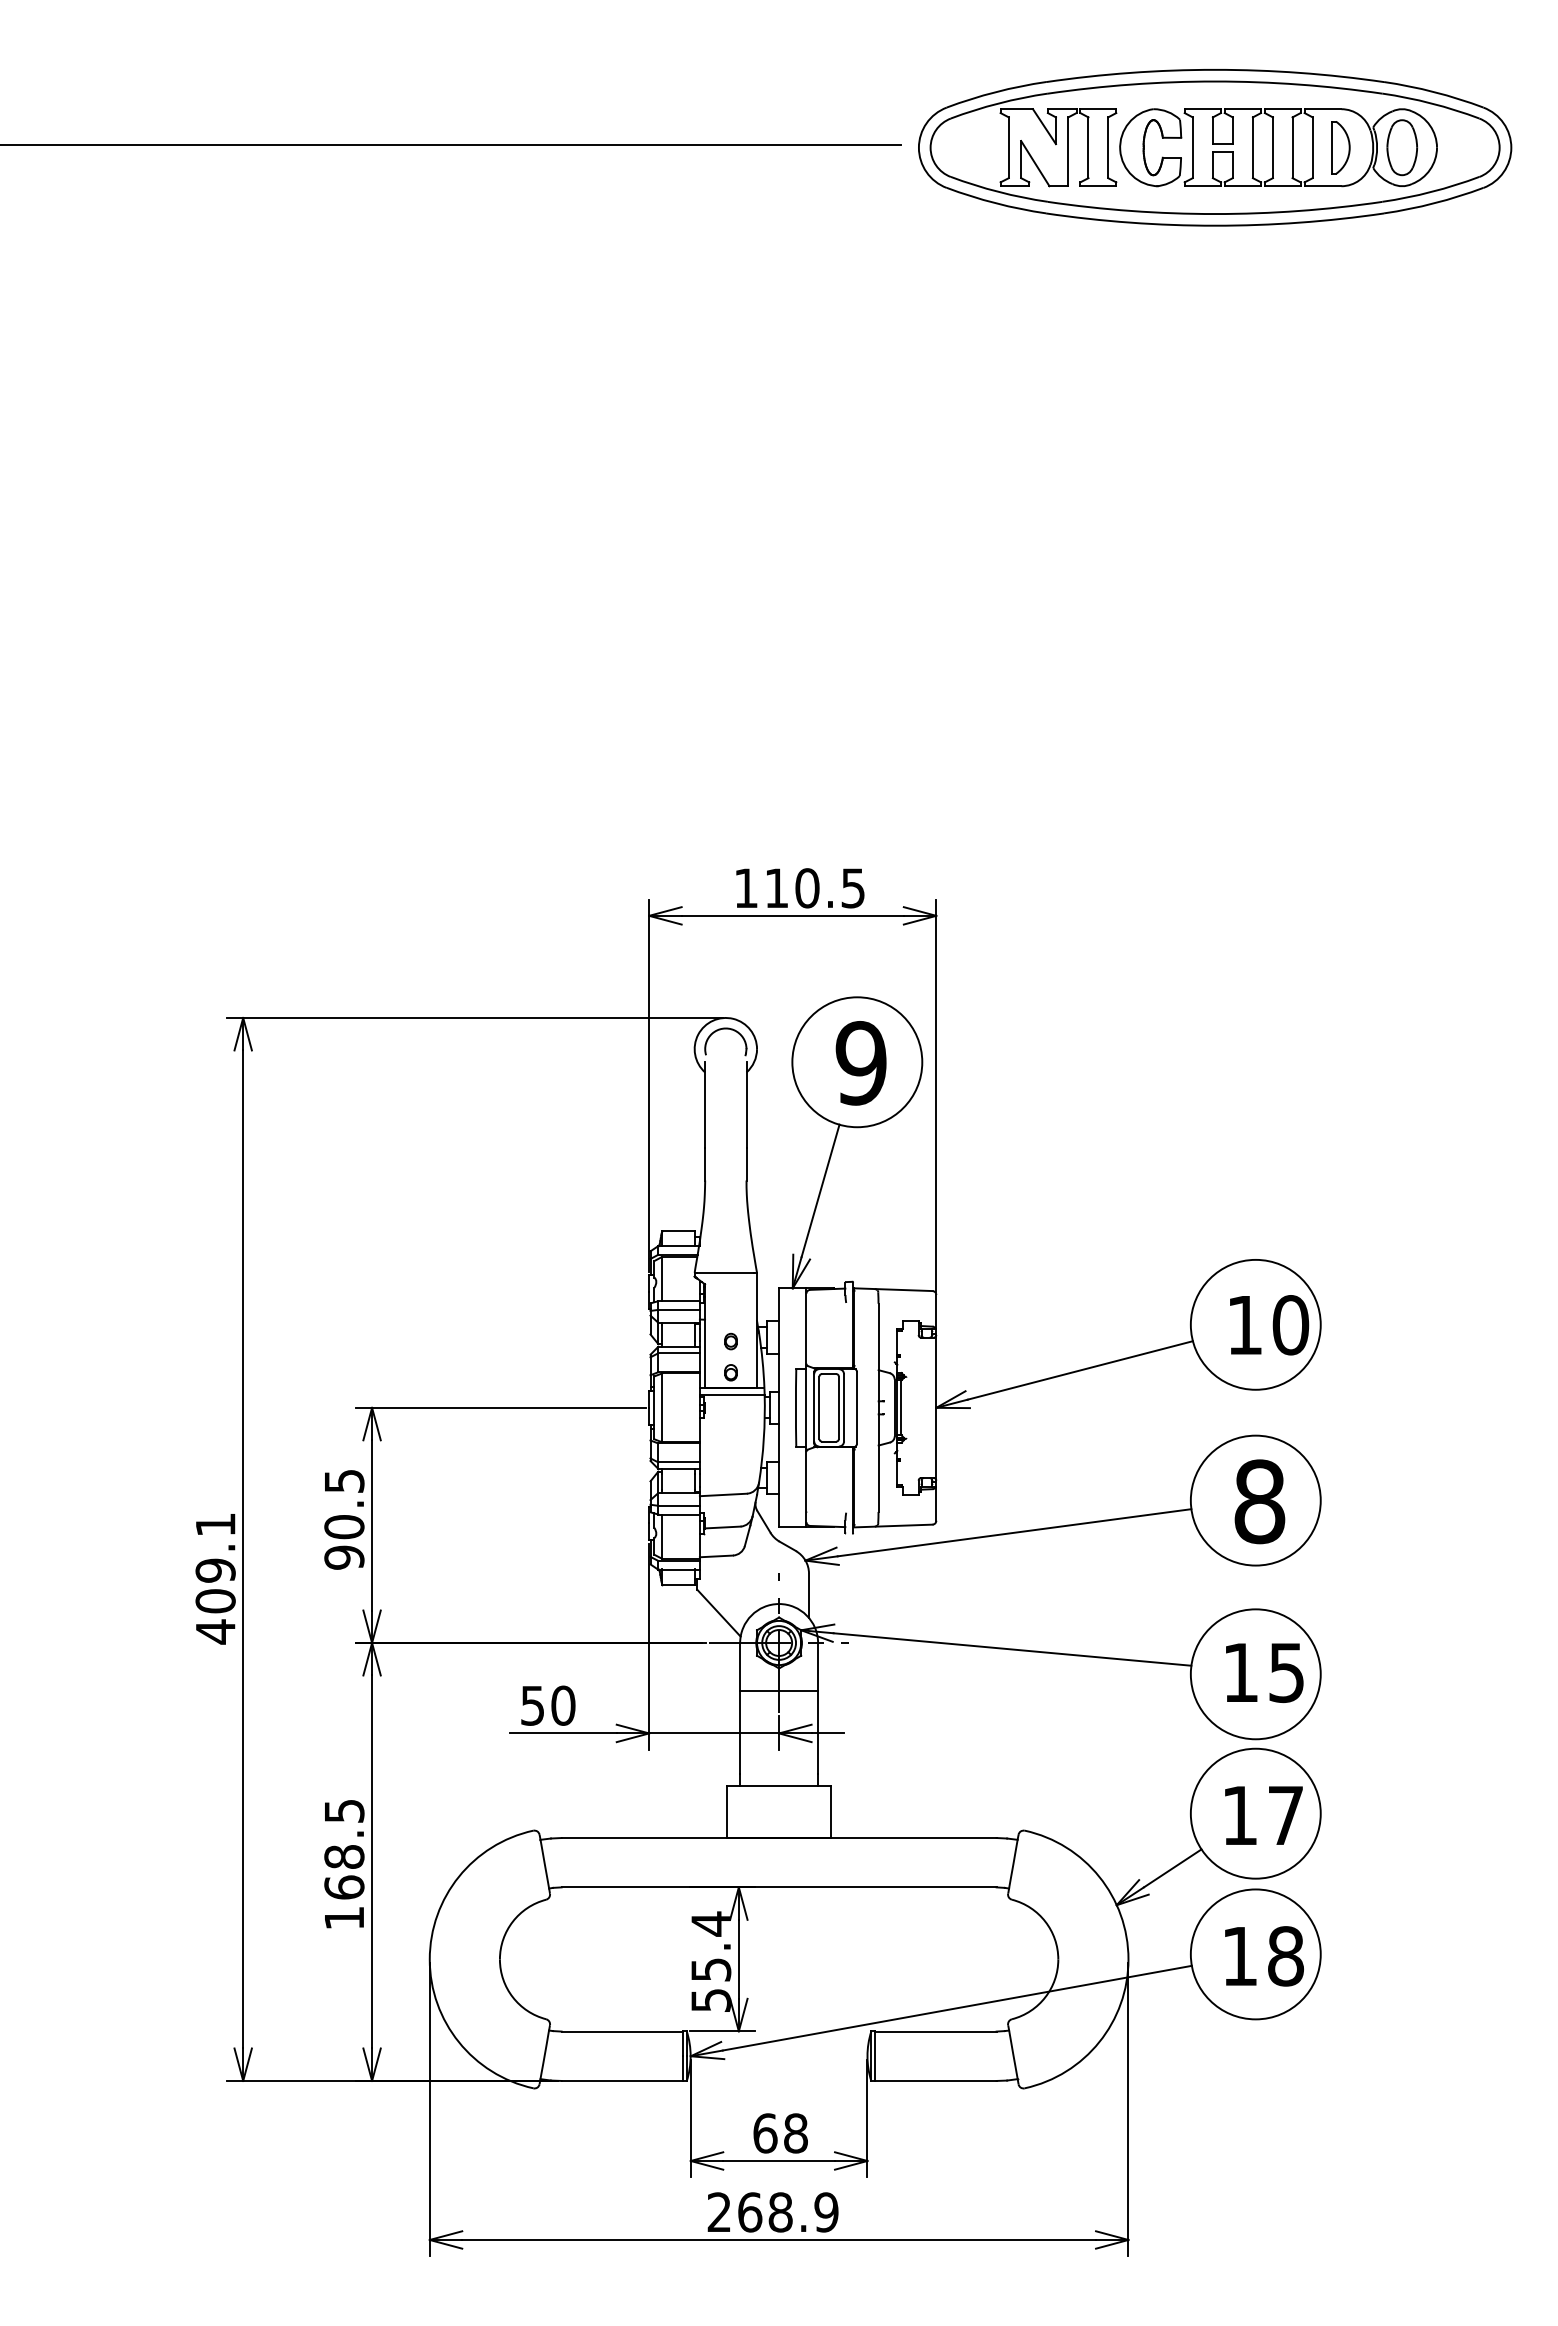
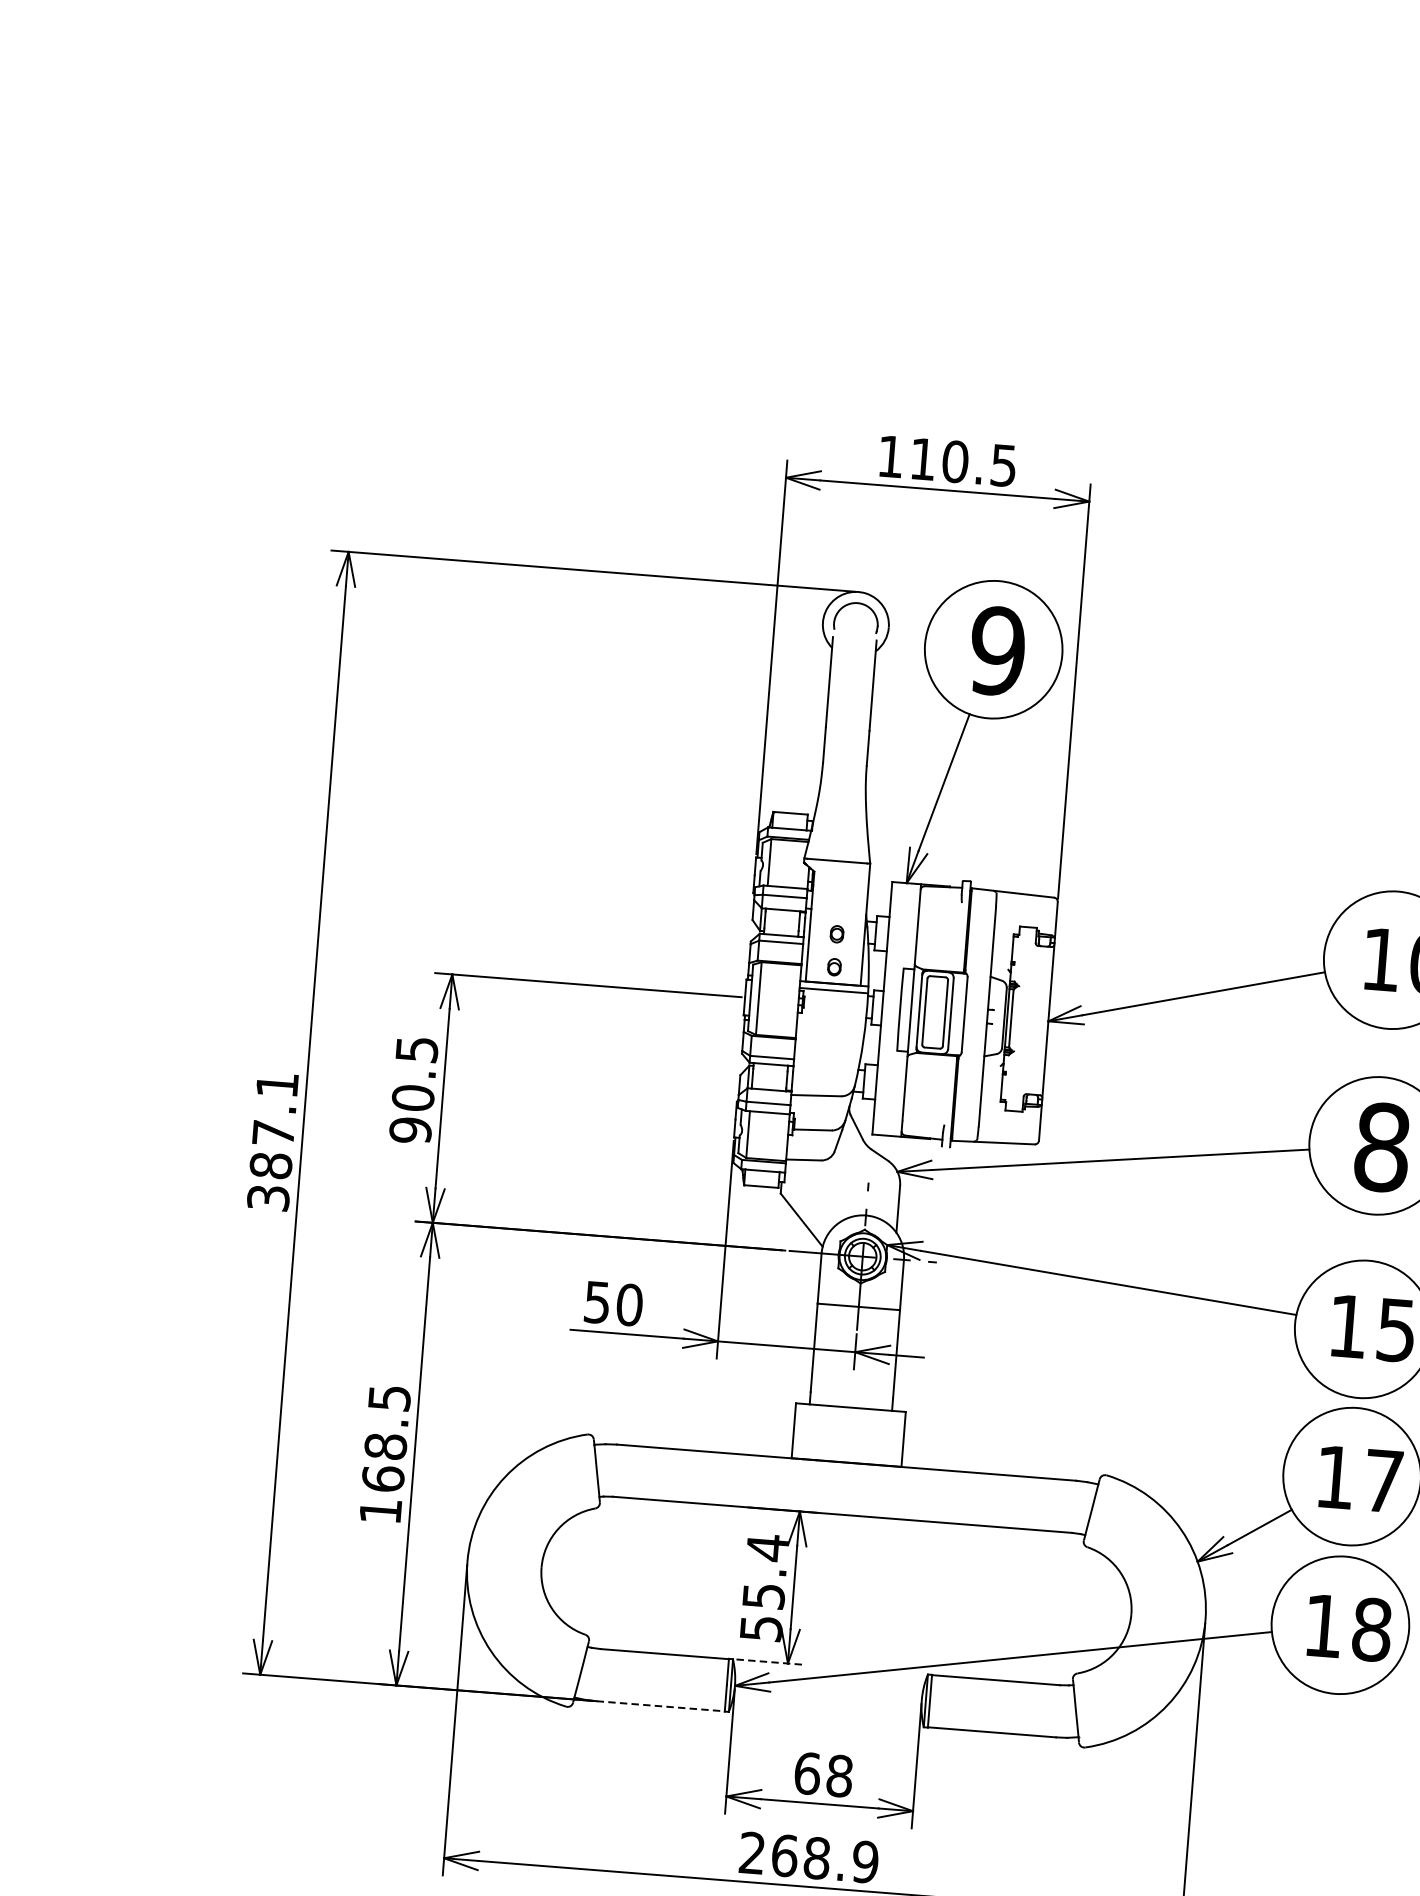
text: (215, 1601) -> (270, 1165), 409.1 -> 387.1
line: (723, 2031) -> (771, 1662), solid -> dashed
line: (622, 2080) -> (660, 1705), solid -> dashed

